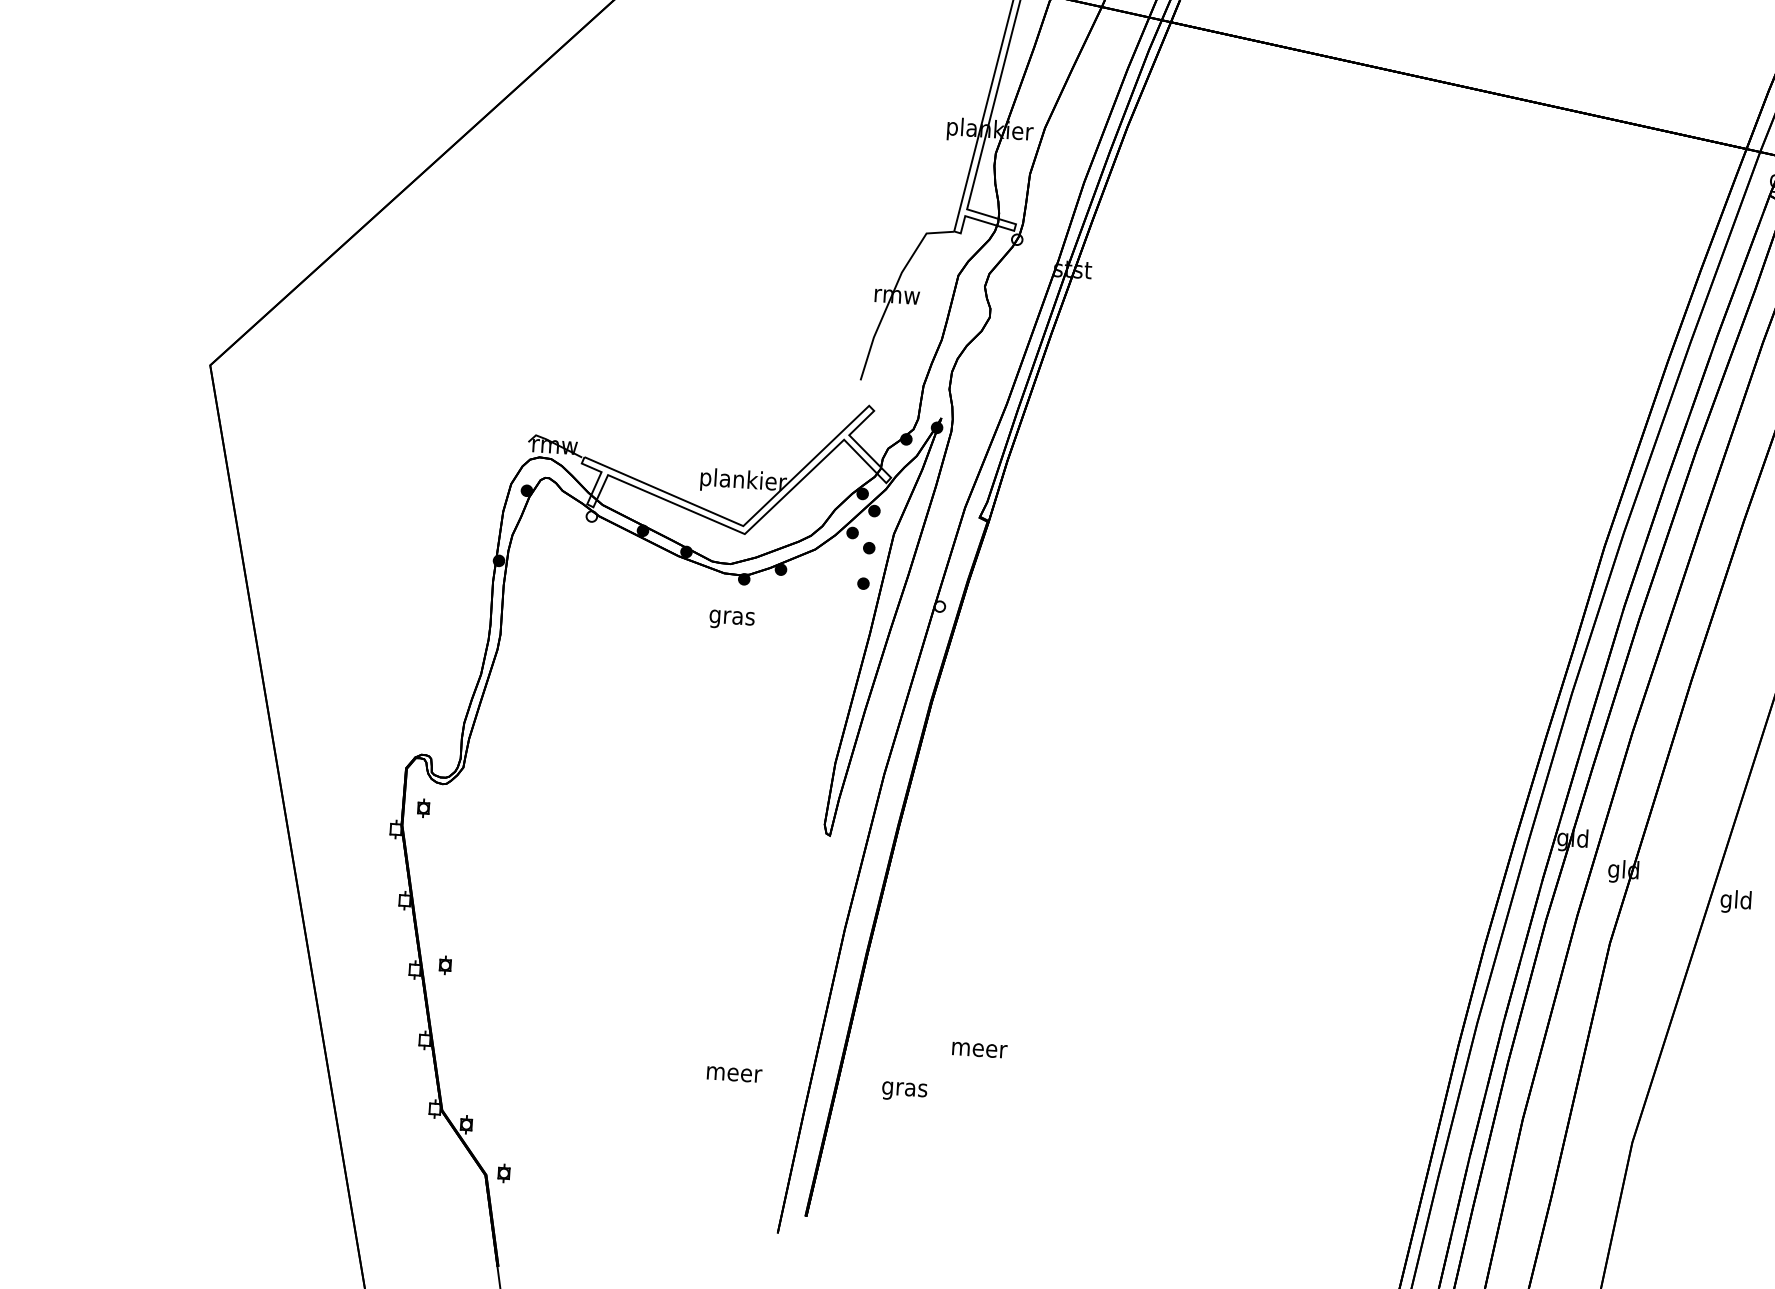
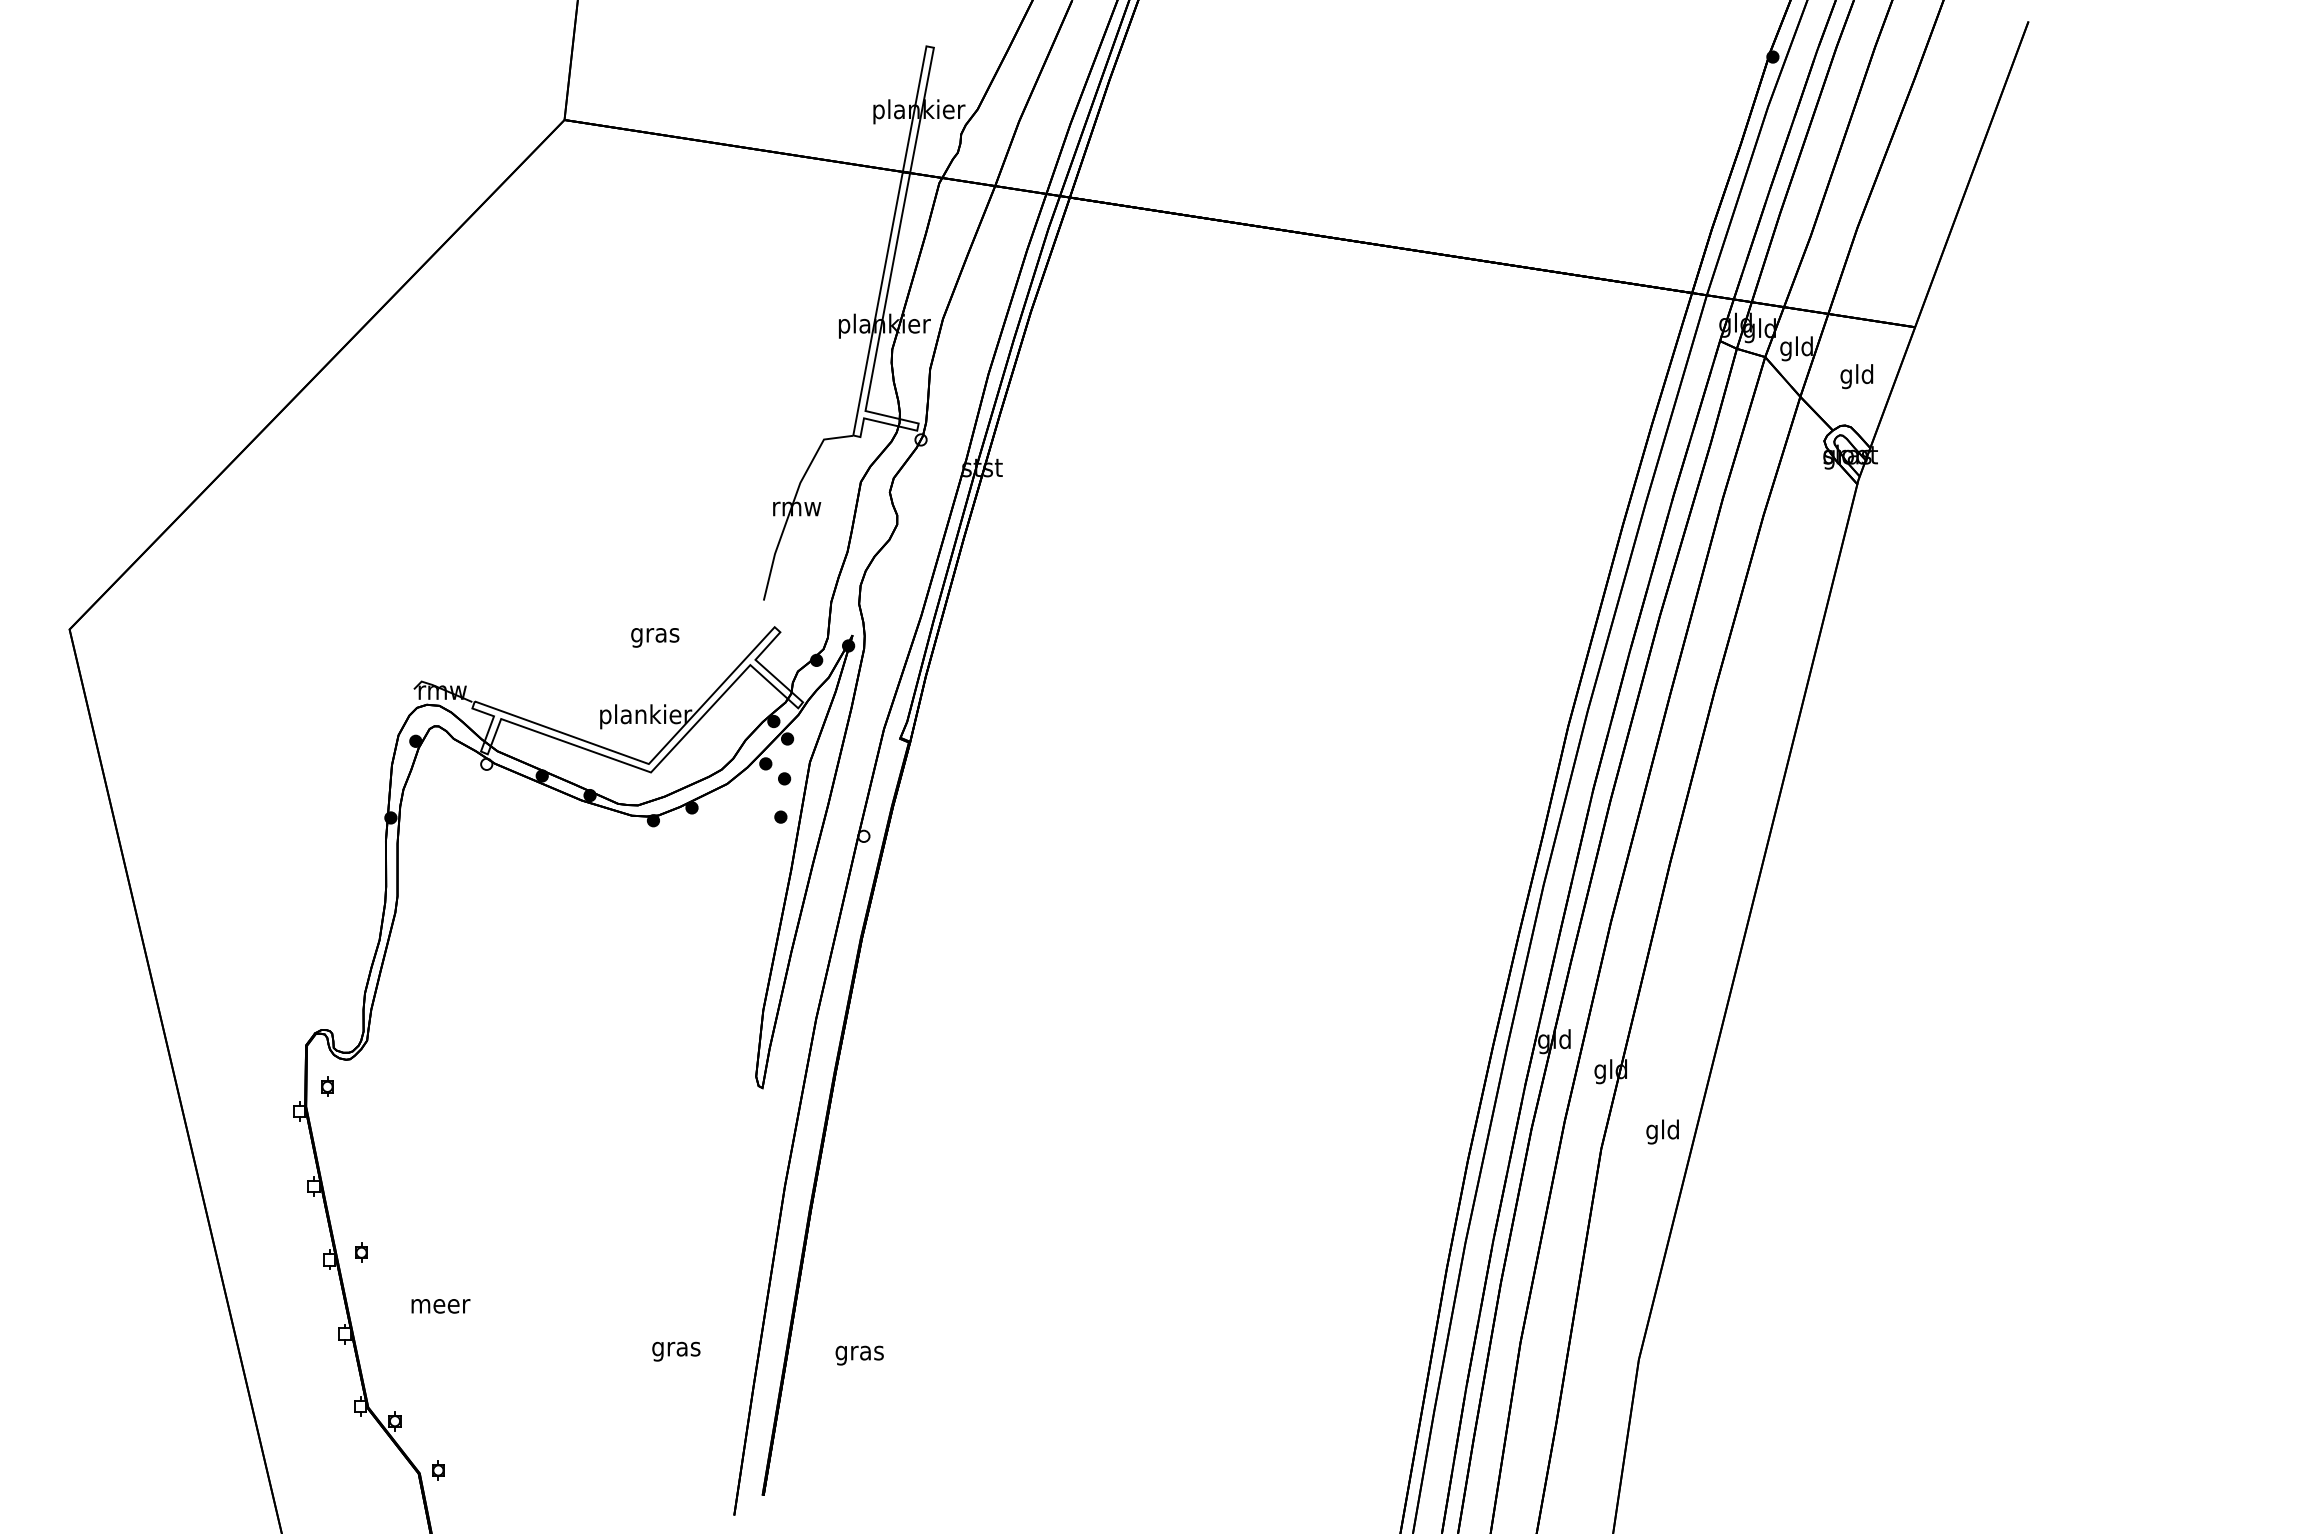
text: (732, 619) -> (655, 637), moved
text: (1735, 901) -> (1662, 1131), moved
text: (979, 1050) -> (440, 1306), moved
text: (734, 1076) -> (677, 1351), meer -> gras

